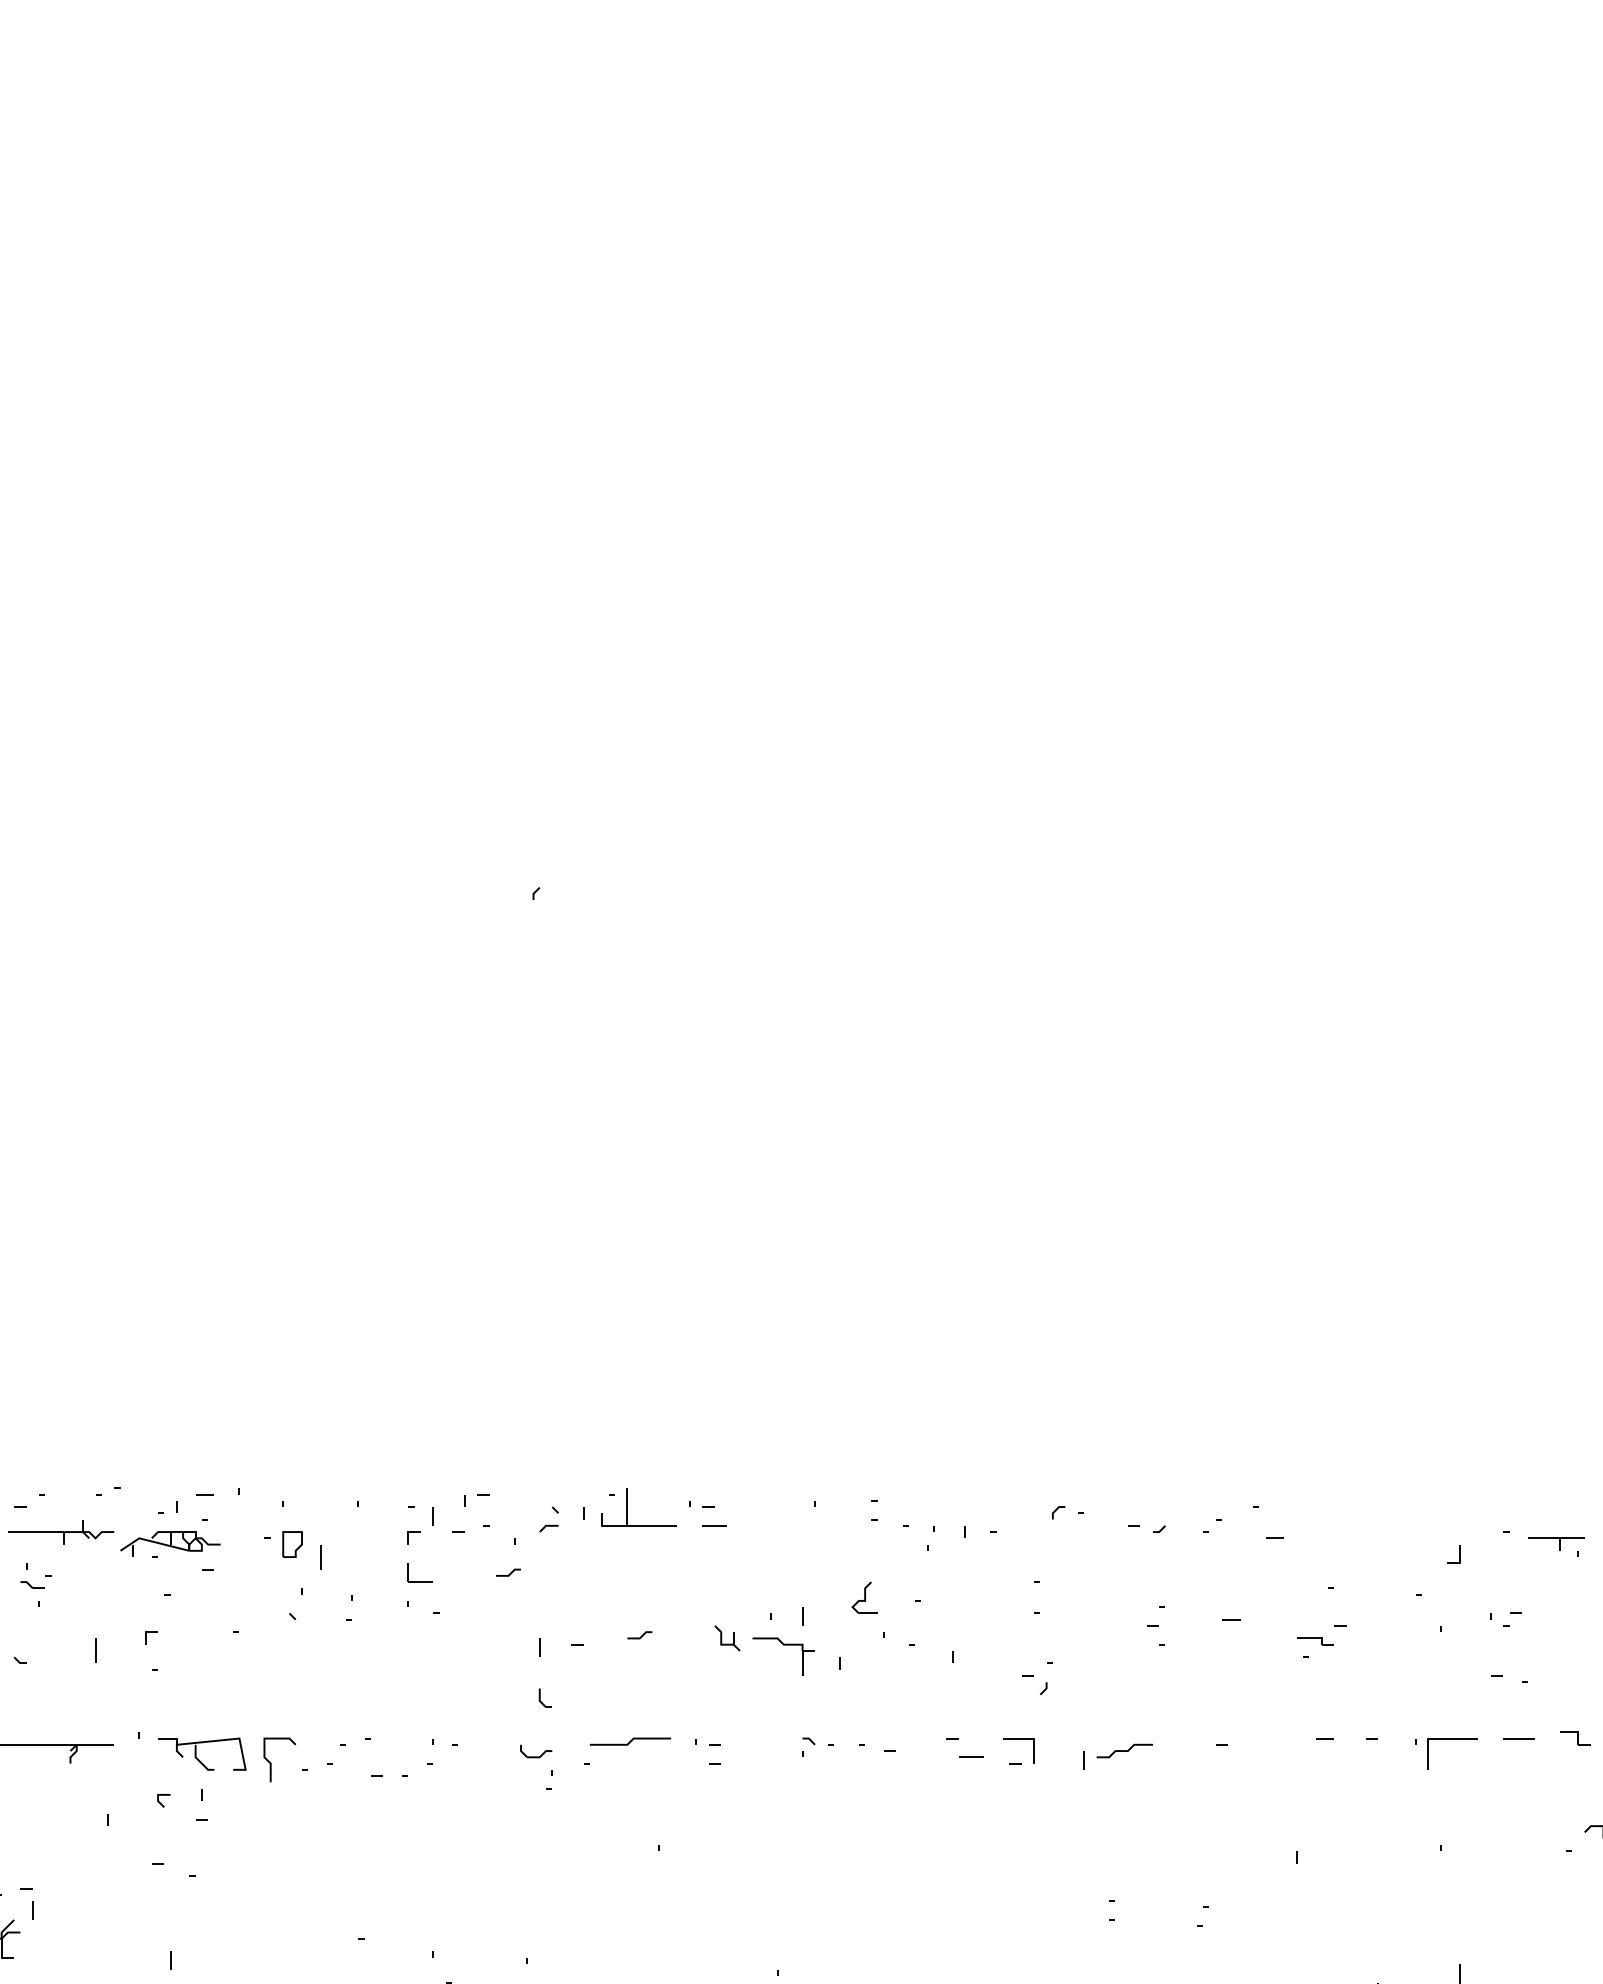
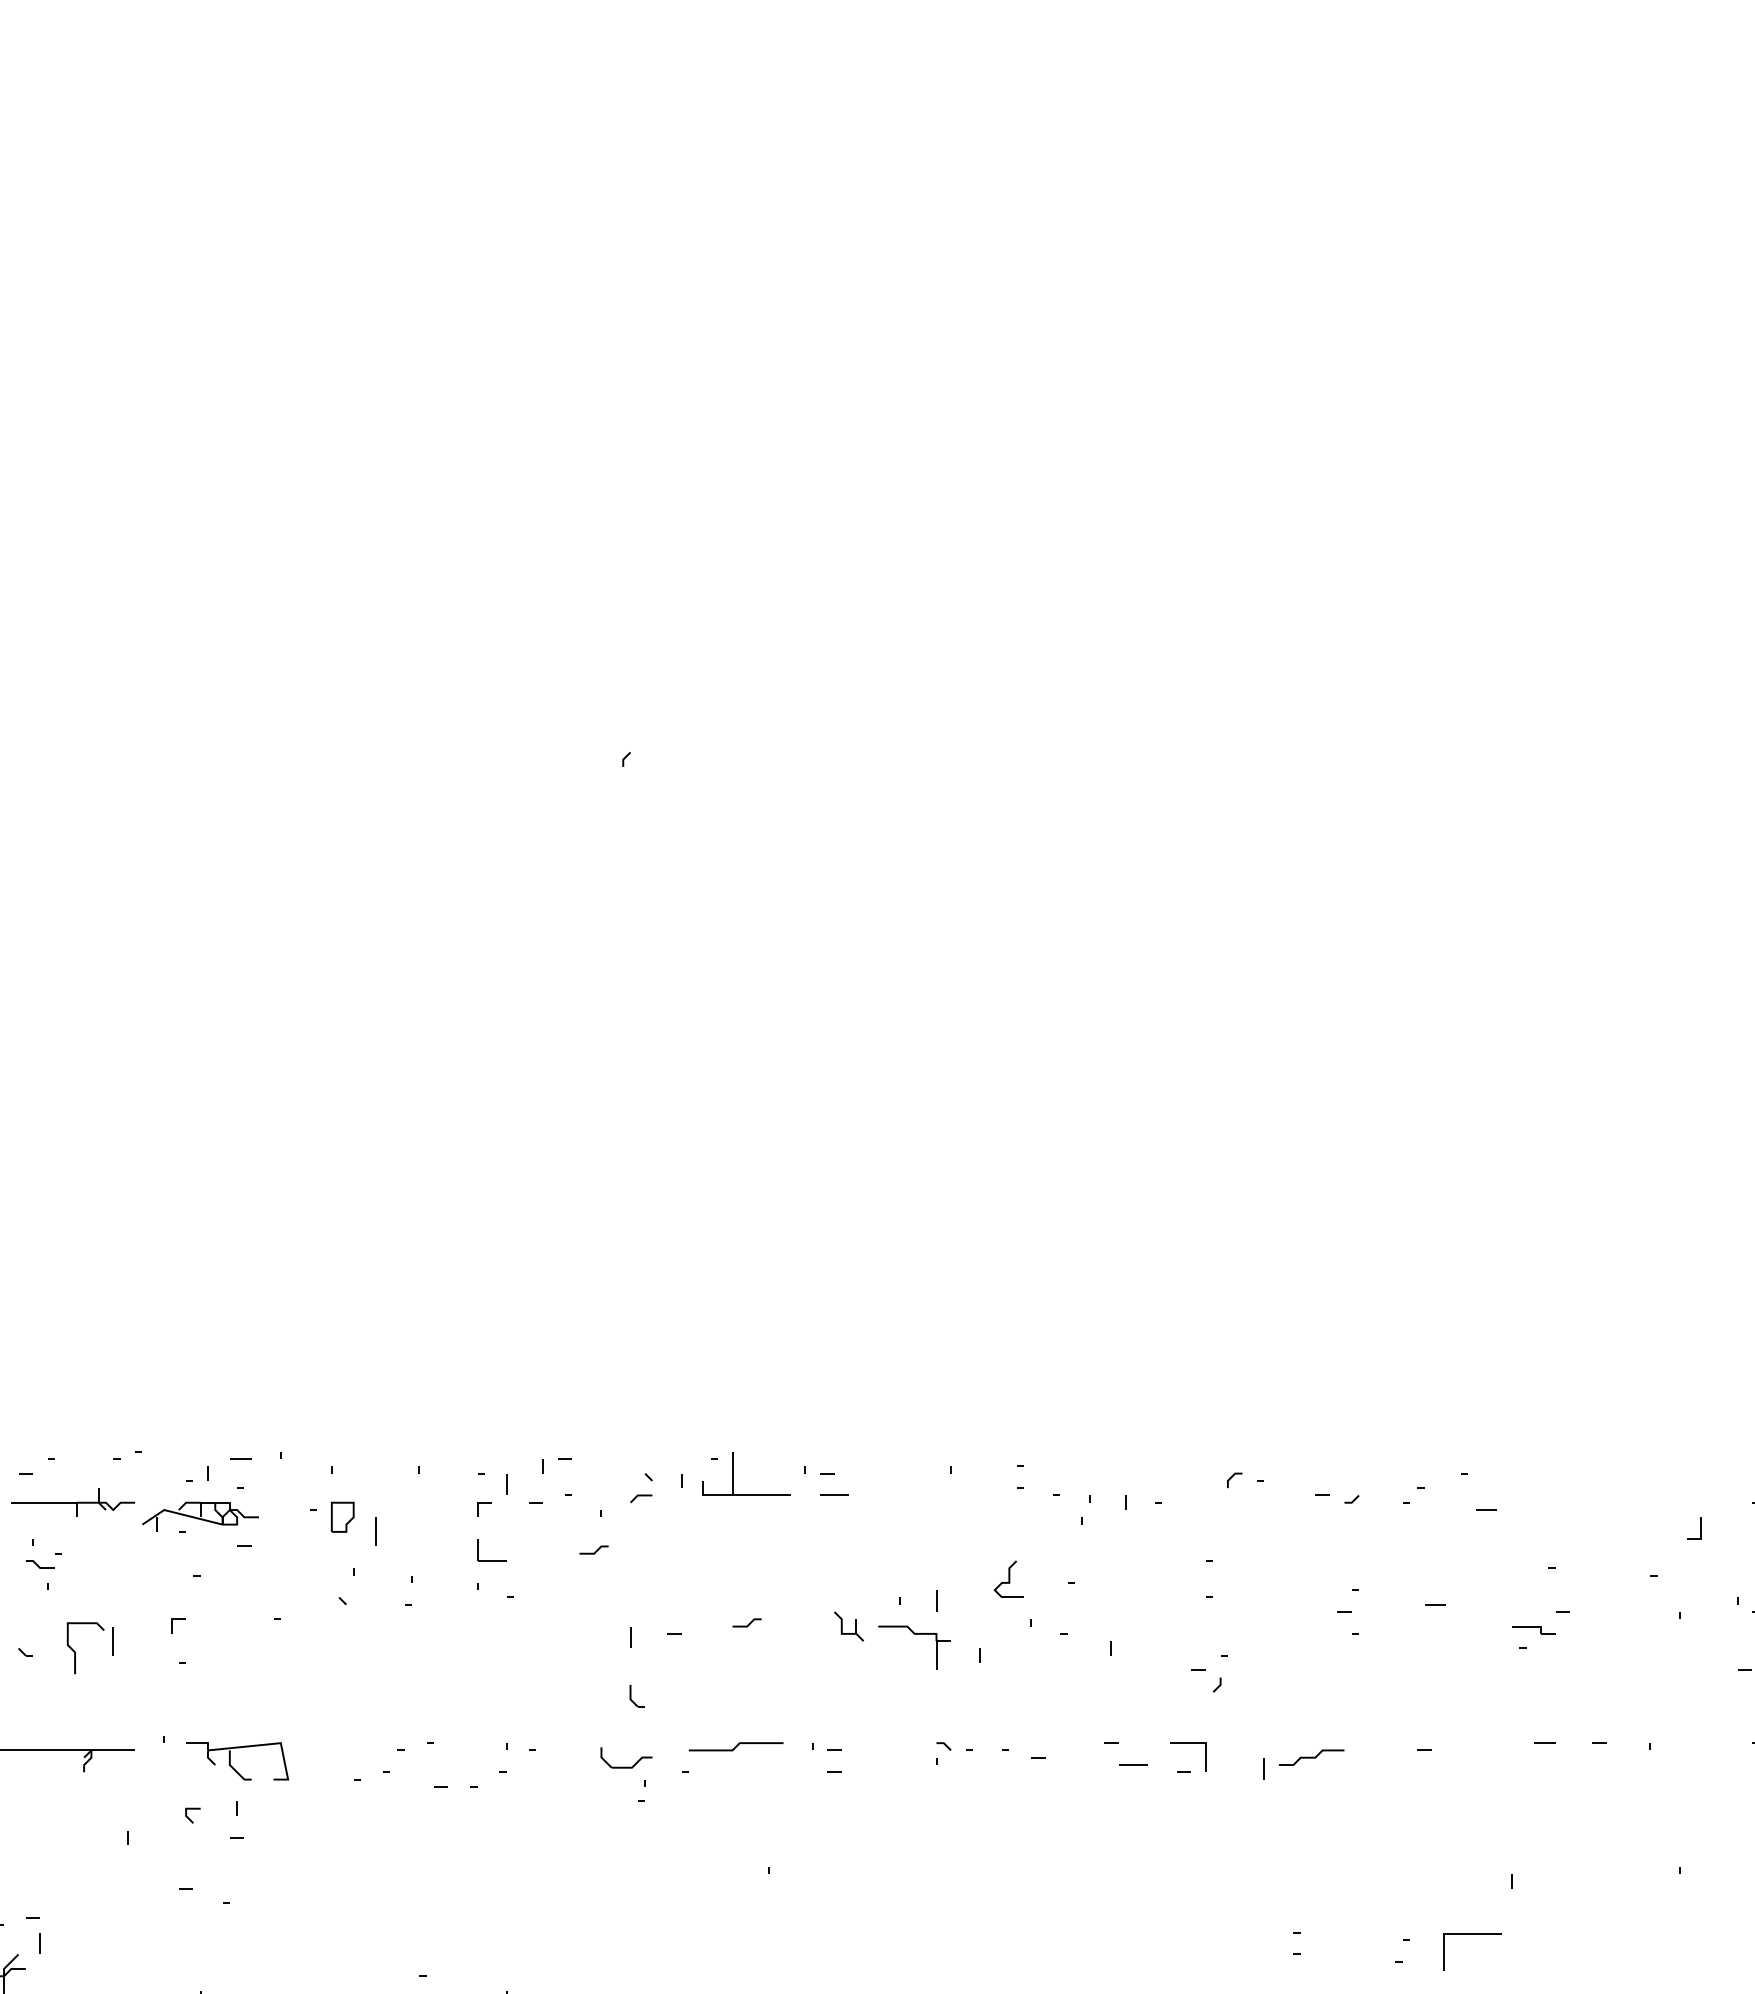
line: (1452, 1739) -> (1472, 1935), moved
part: (536, 1751) -> (626, 1758), size x1.4
curve: (271, 1762) -> (76, 1651), moved

